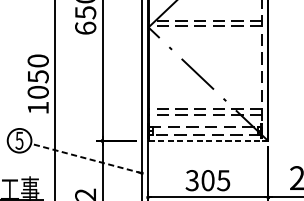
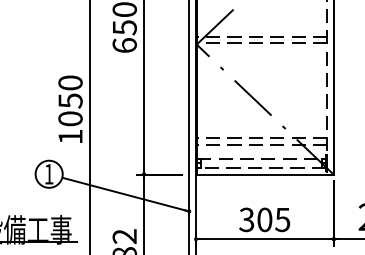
text: (19, 140) -> (48, 174), 5 -> 1
line: (208, 140) -> (265, 174), dashed -> solid
line: (86, 158) -> (125, 194), dashed -> solid

